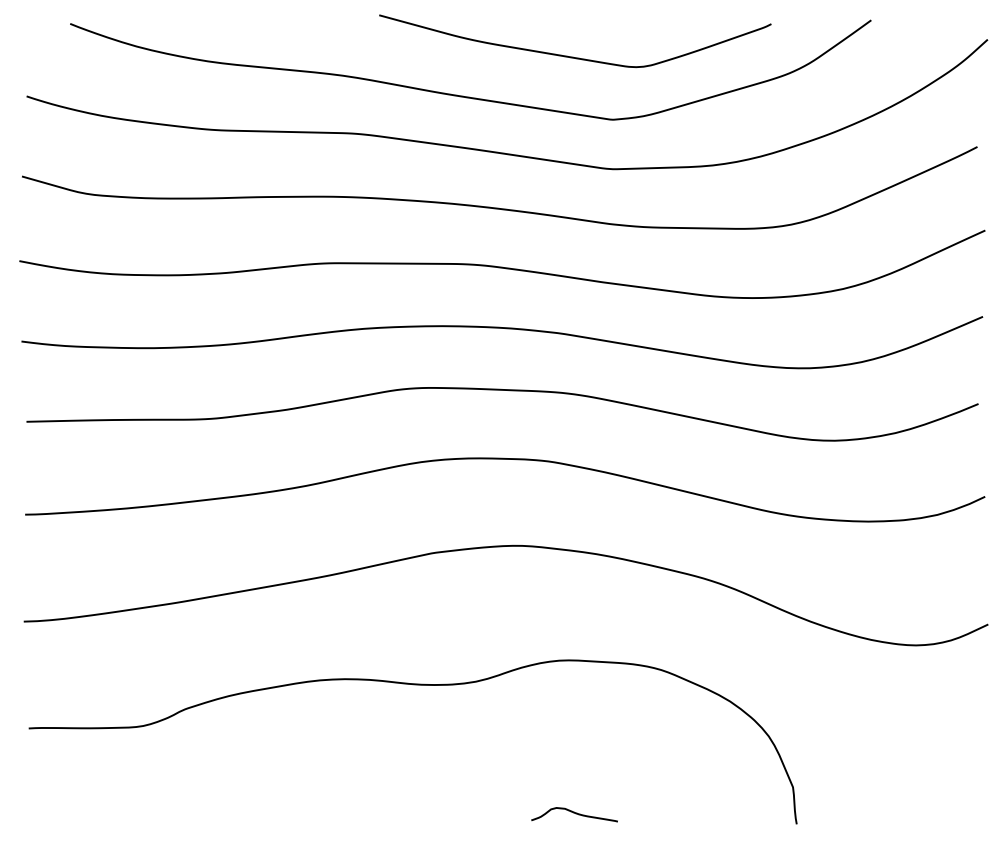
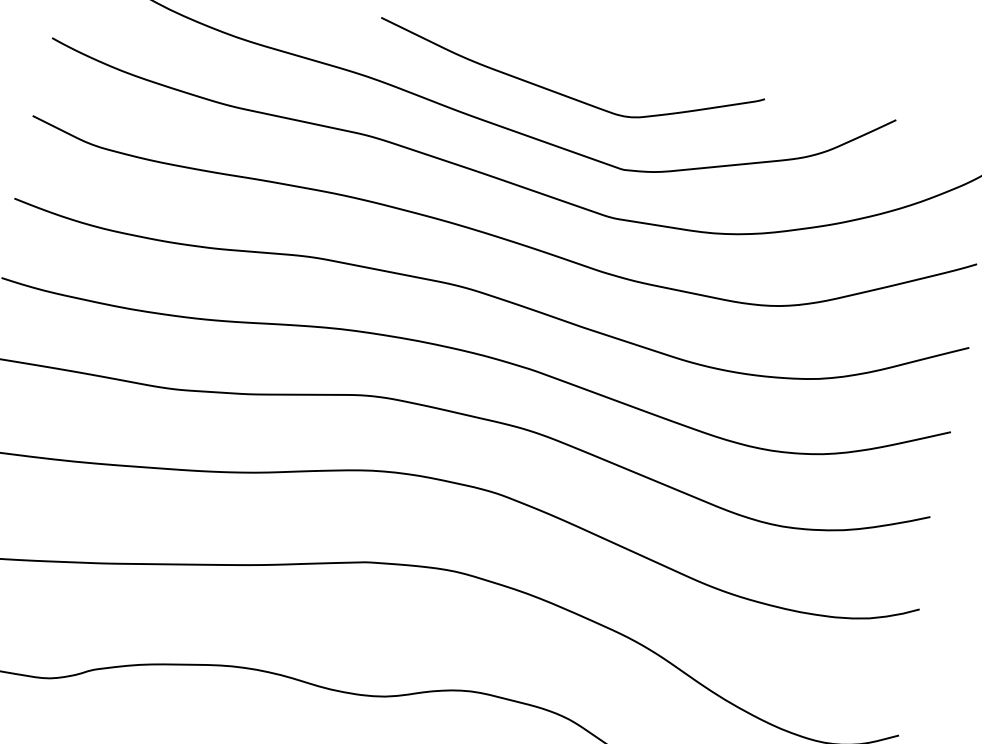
curve: (573, 56) -> (564, 94), moved

